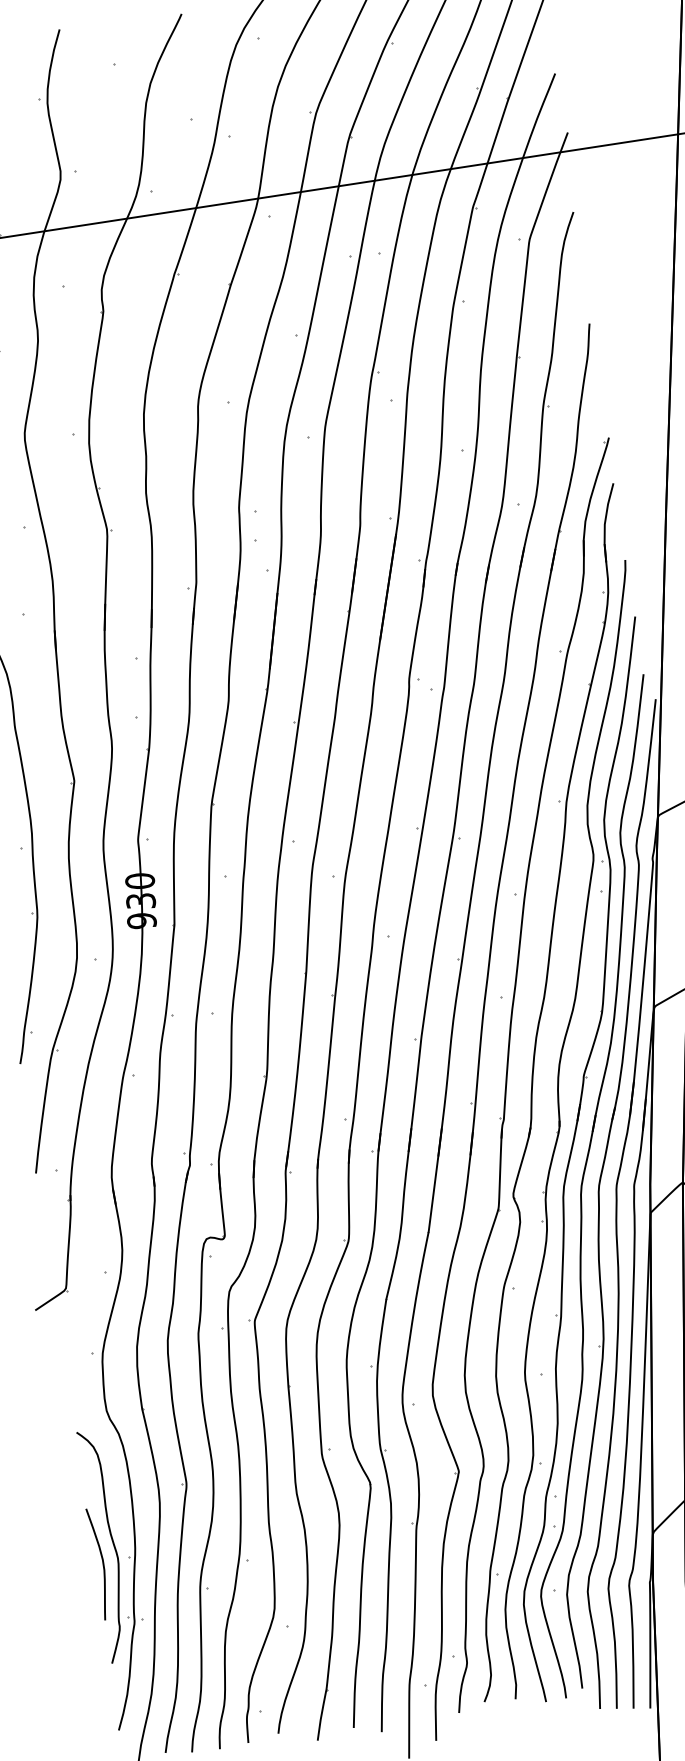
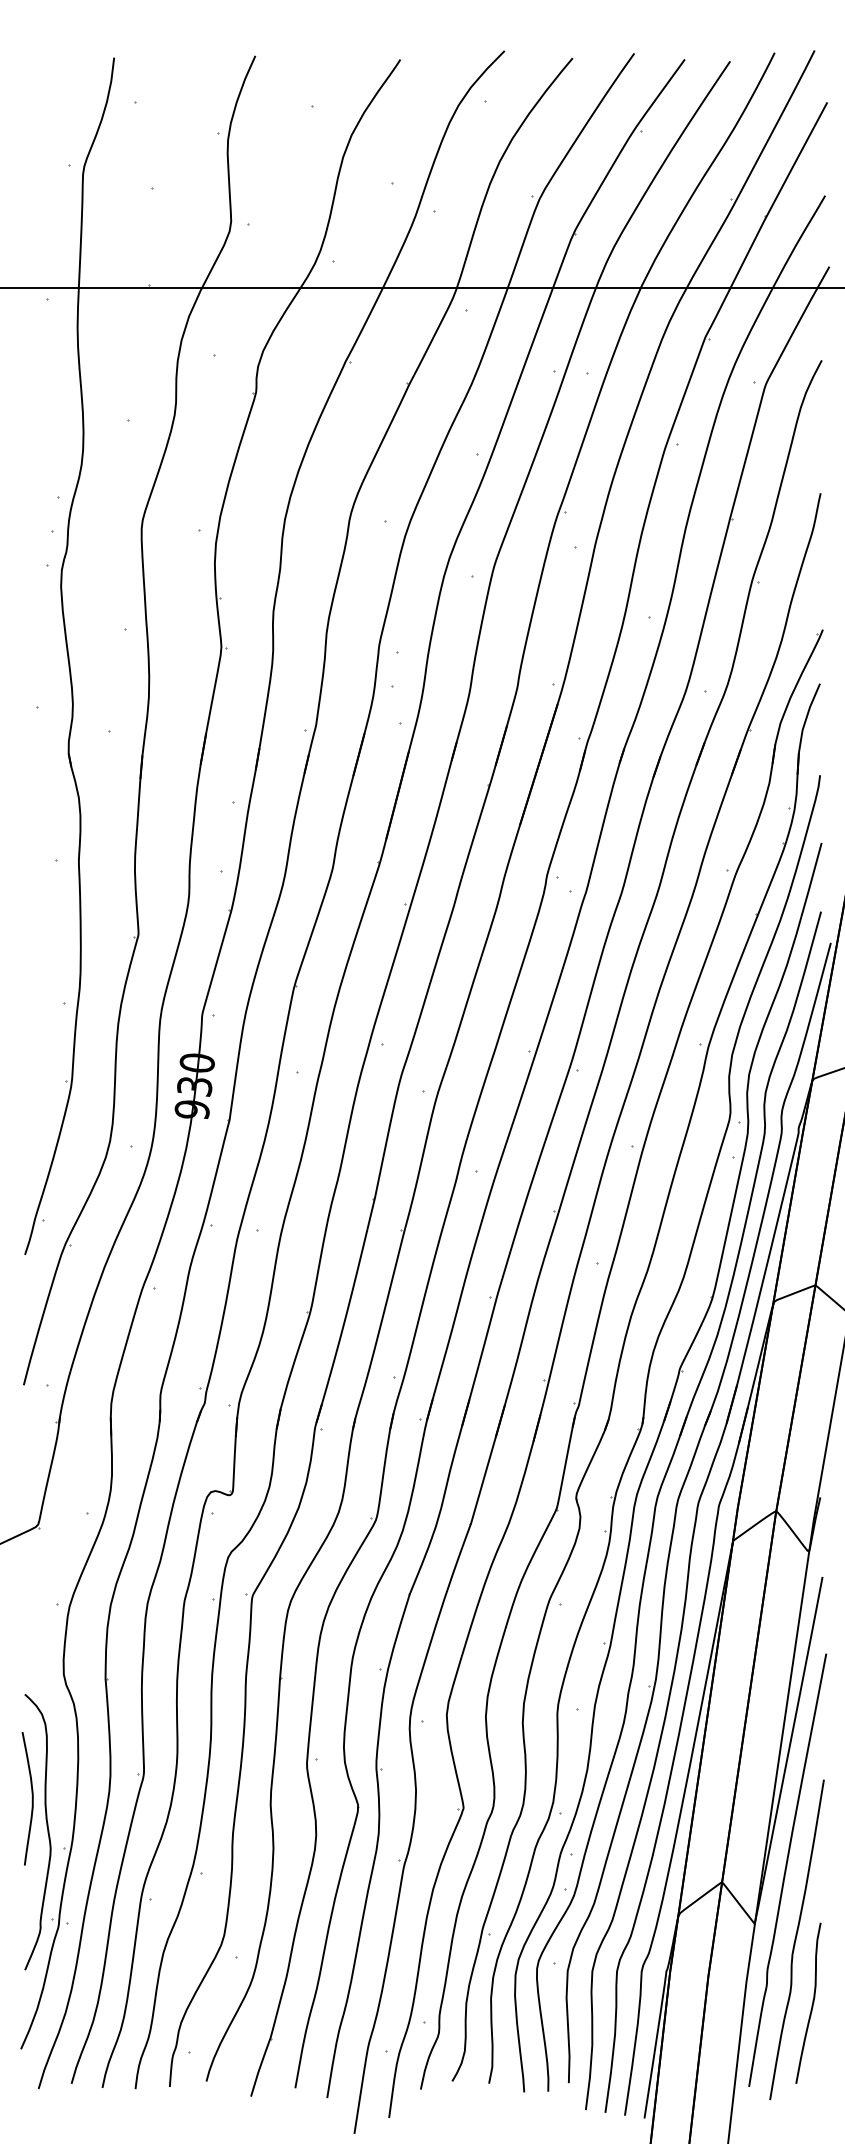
curve: (102, 1563) -> (31, 1798), moved

